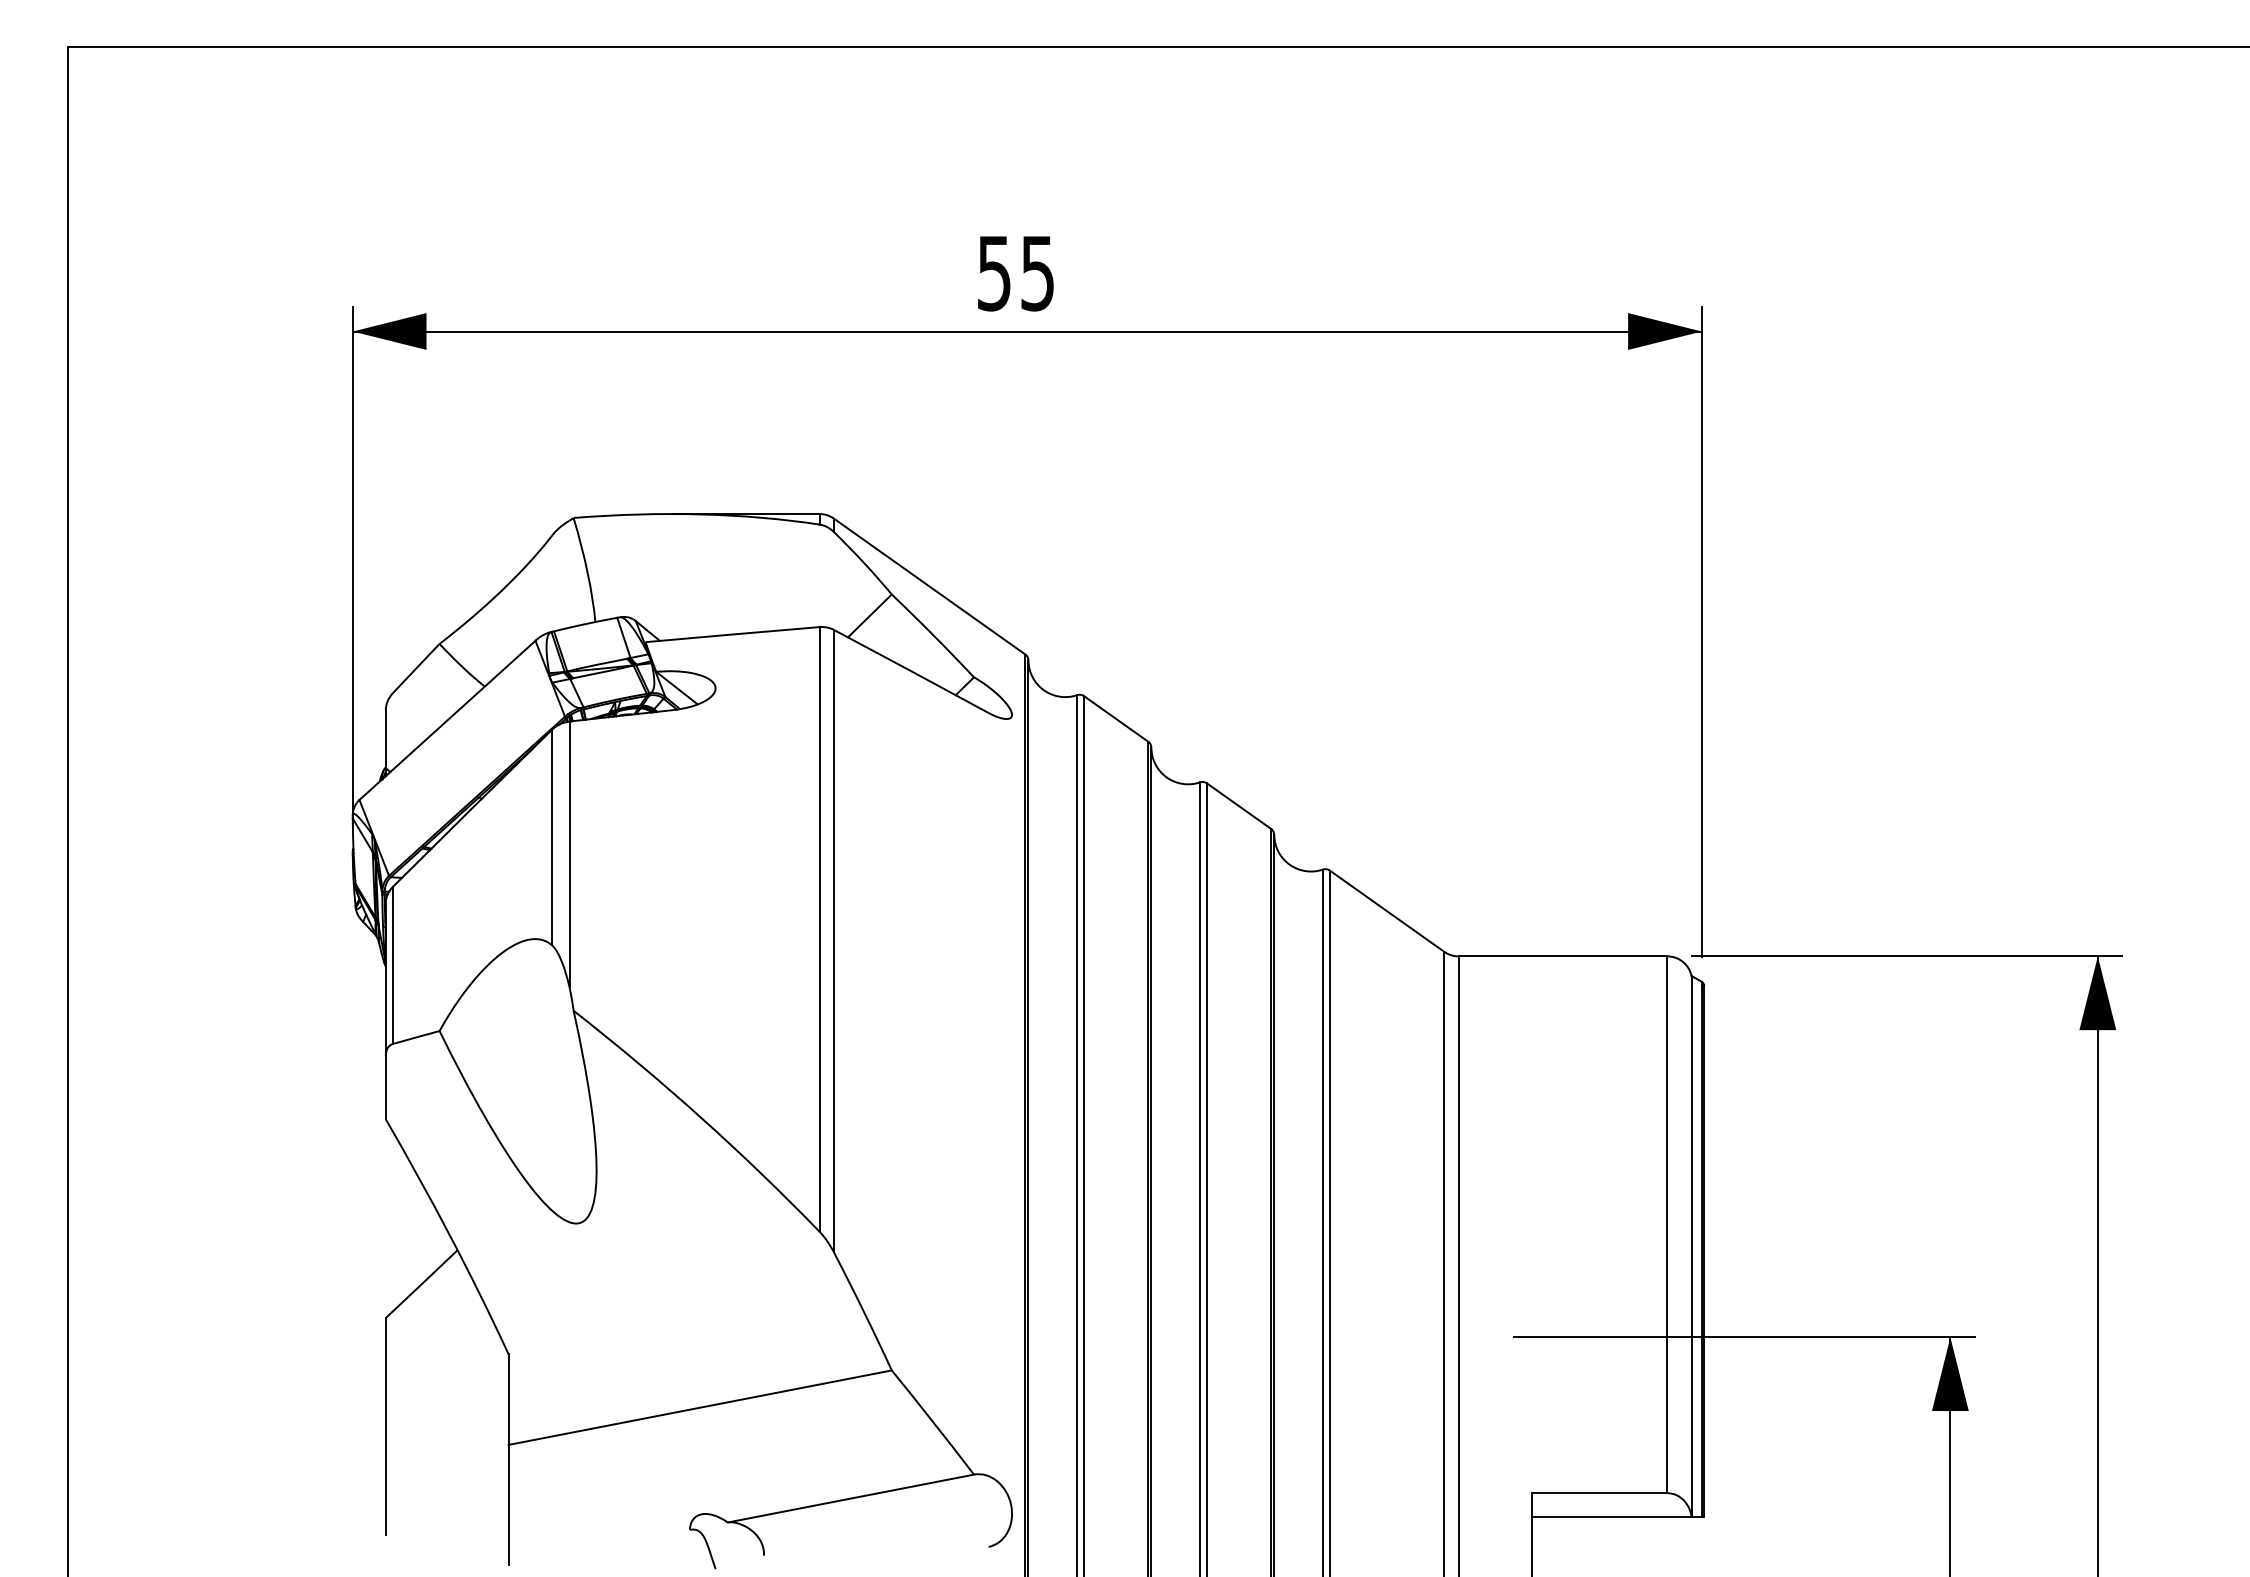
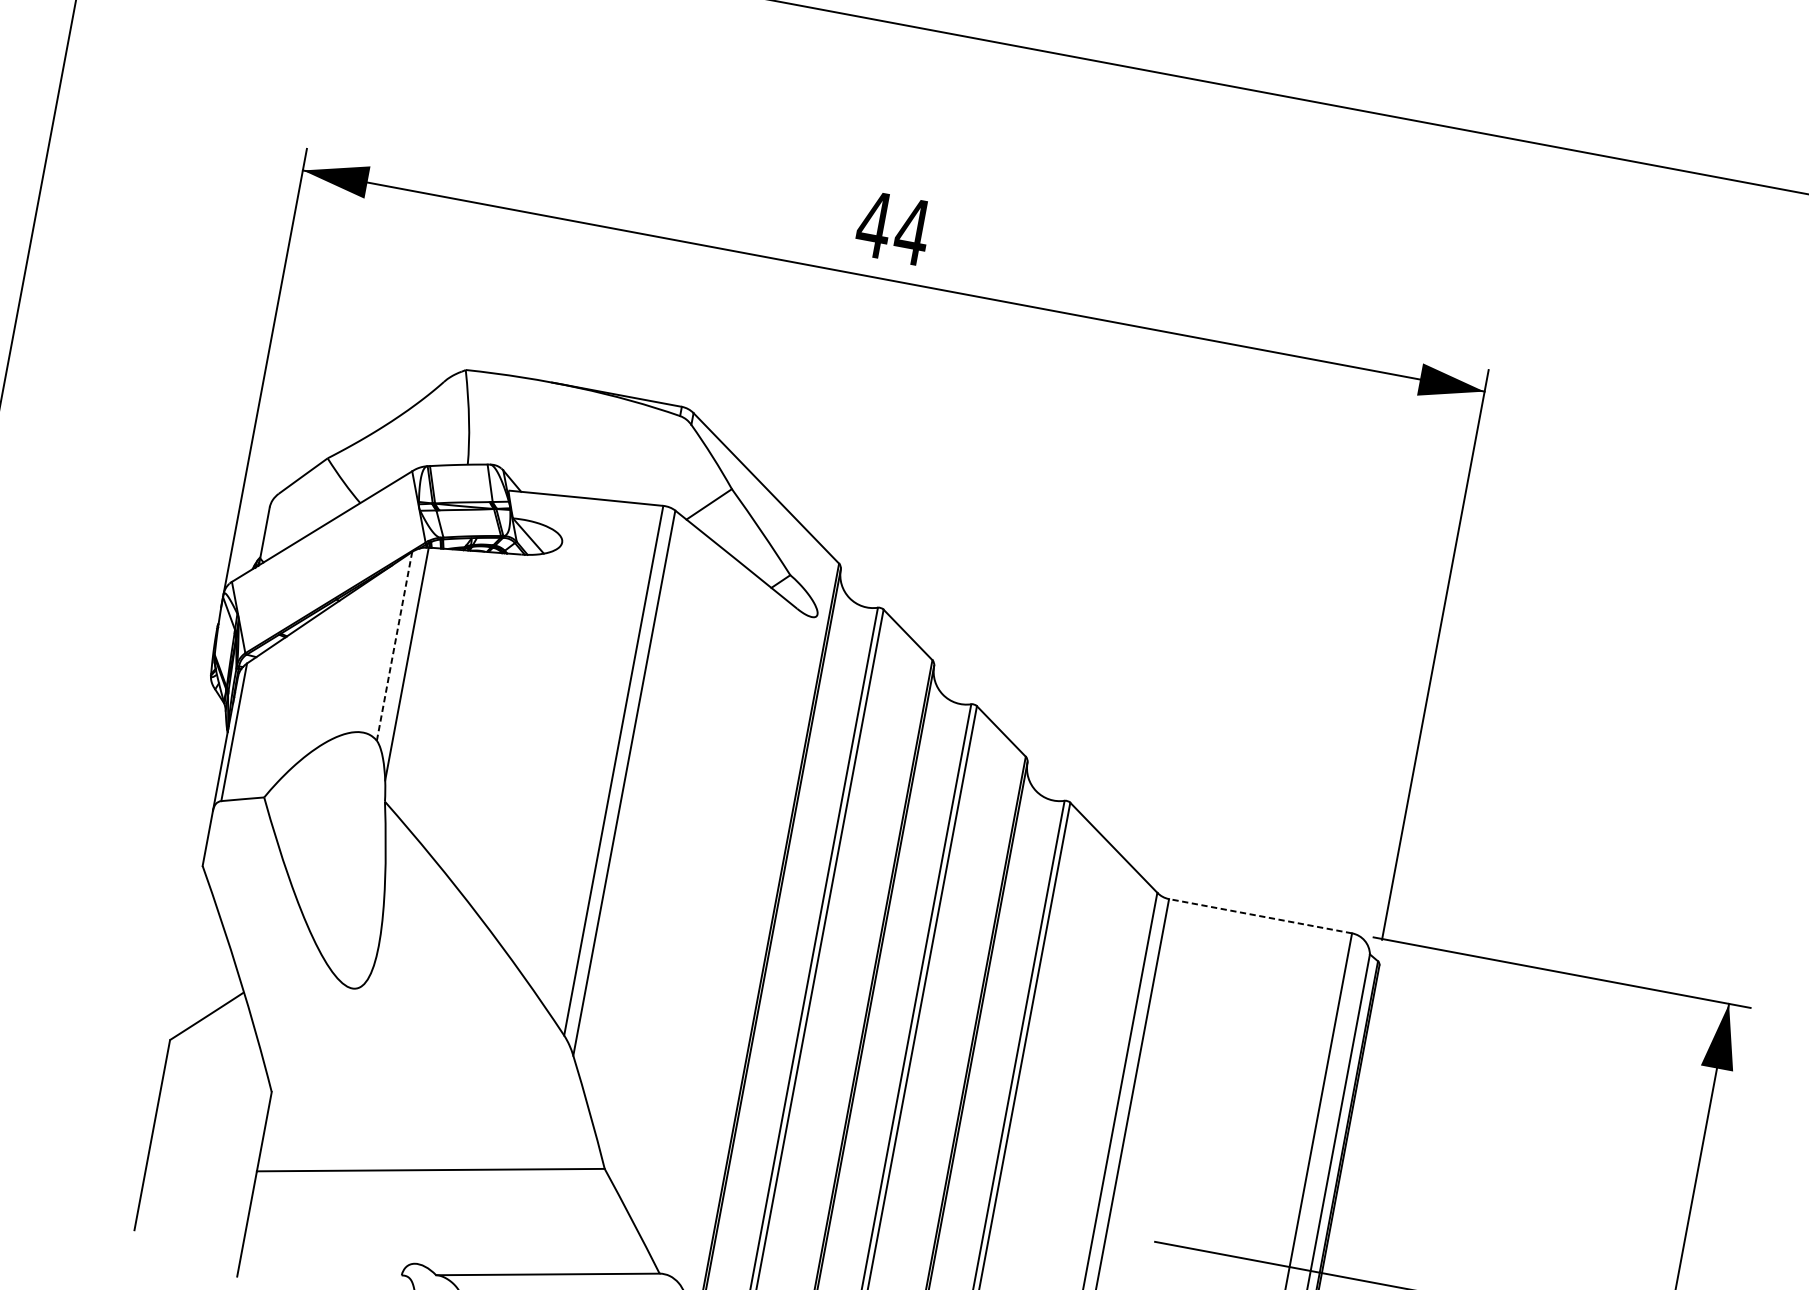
text: (1015, 273) -> (892, 228), 55 -> 44
line: (552, 837) -> (394, 646), solid -> dashed
line: (1562, 956) -> (1260, 916), solid -> dashed

